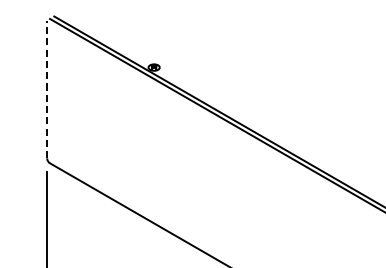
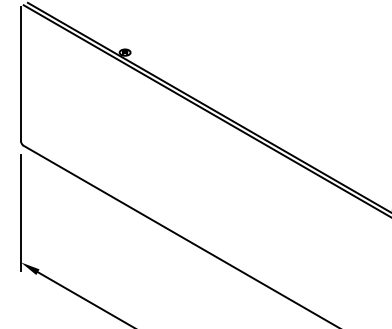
line: (46, 89) -> (20, 73), dashed -> solid

